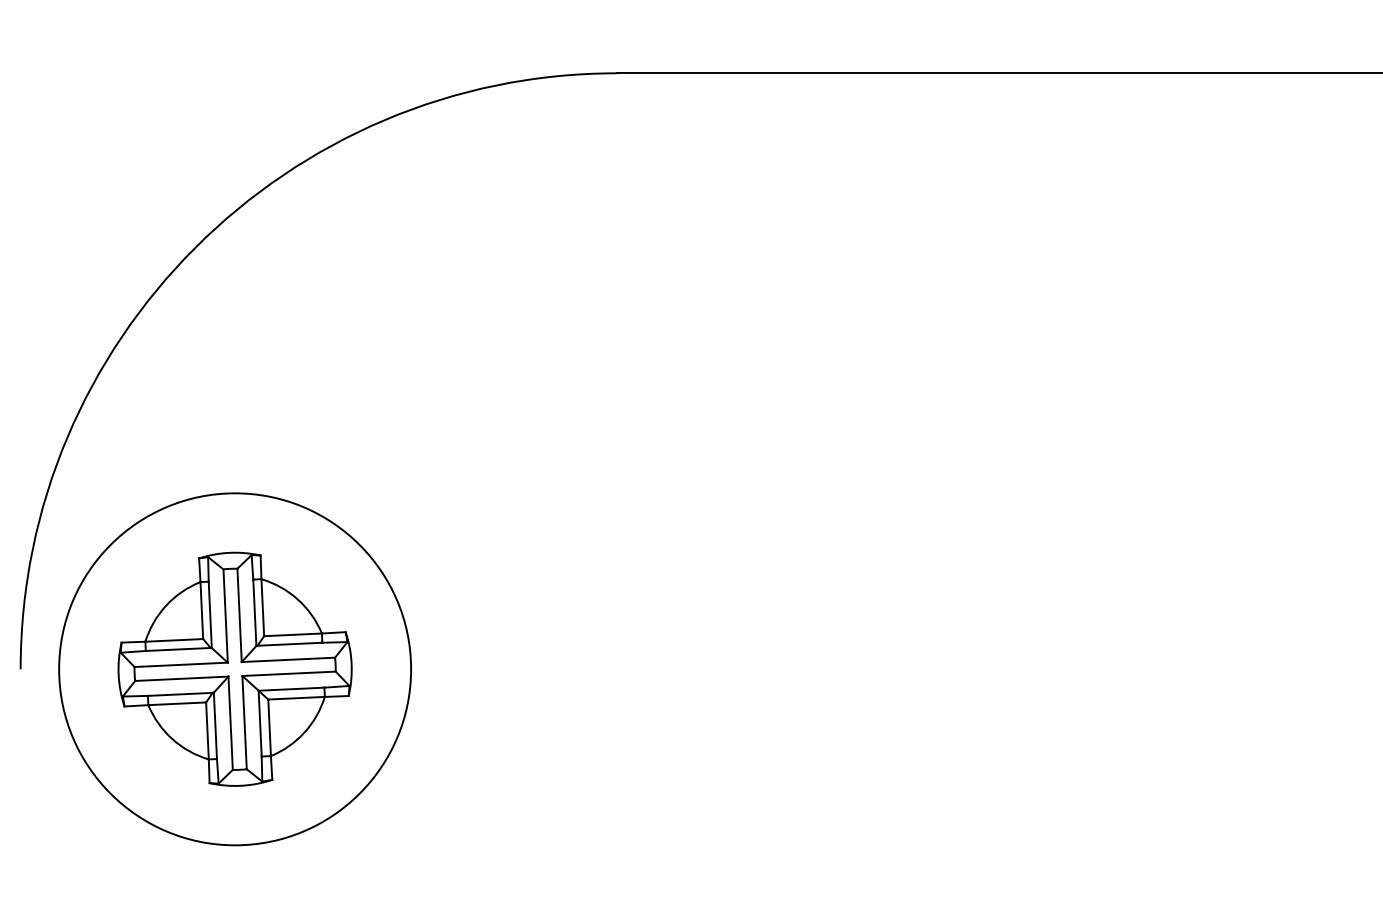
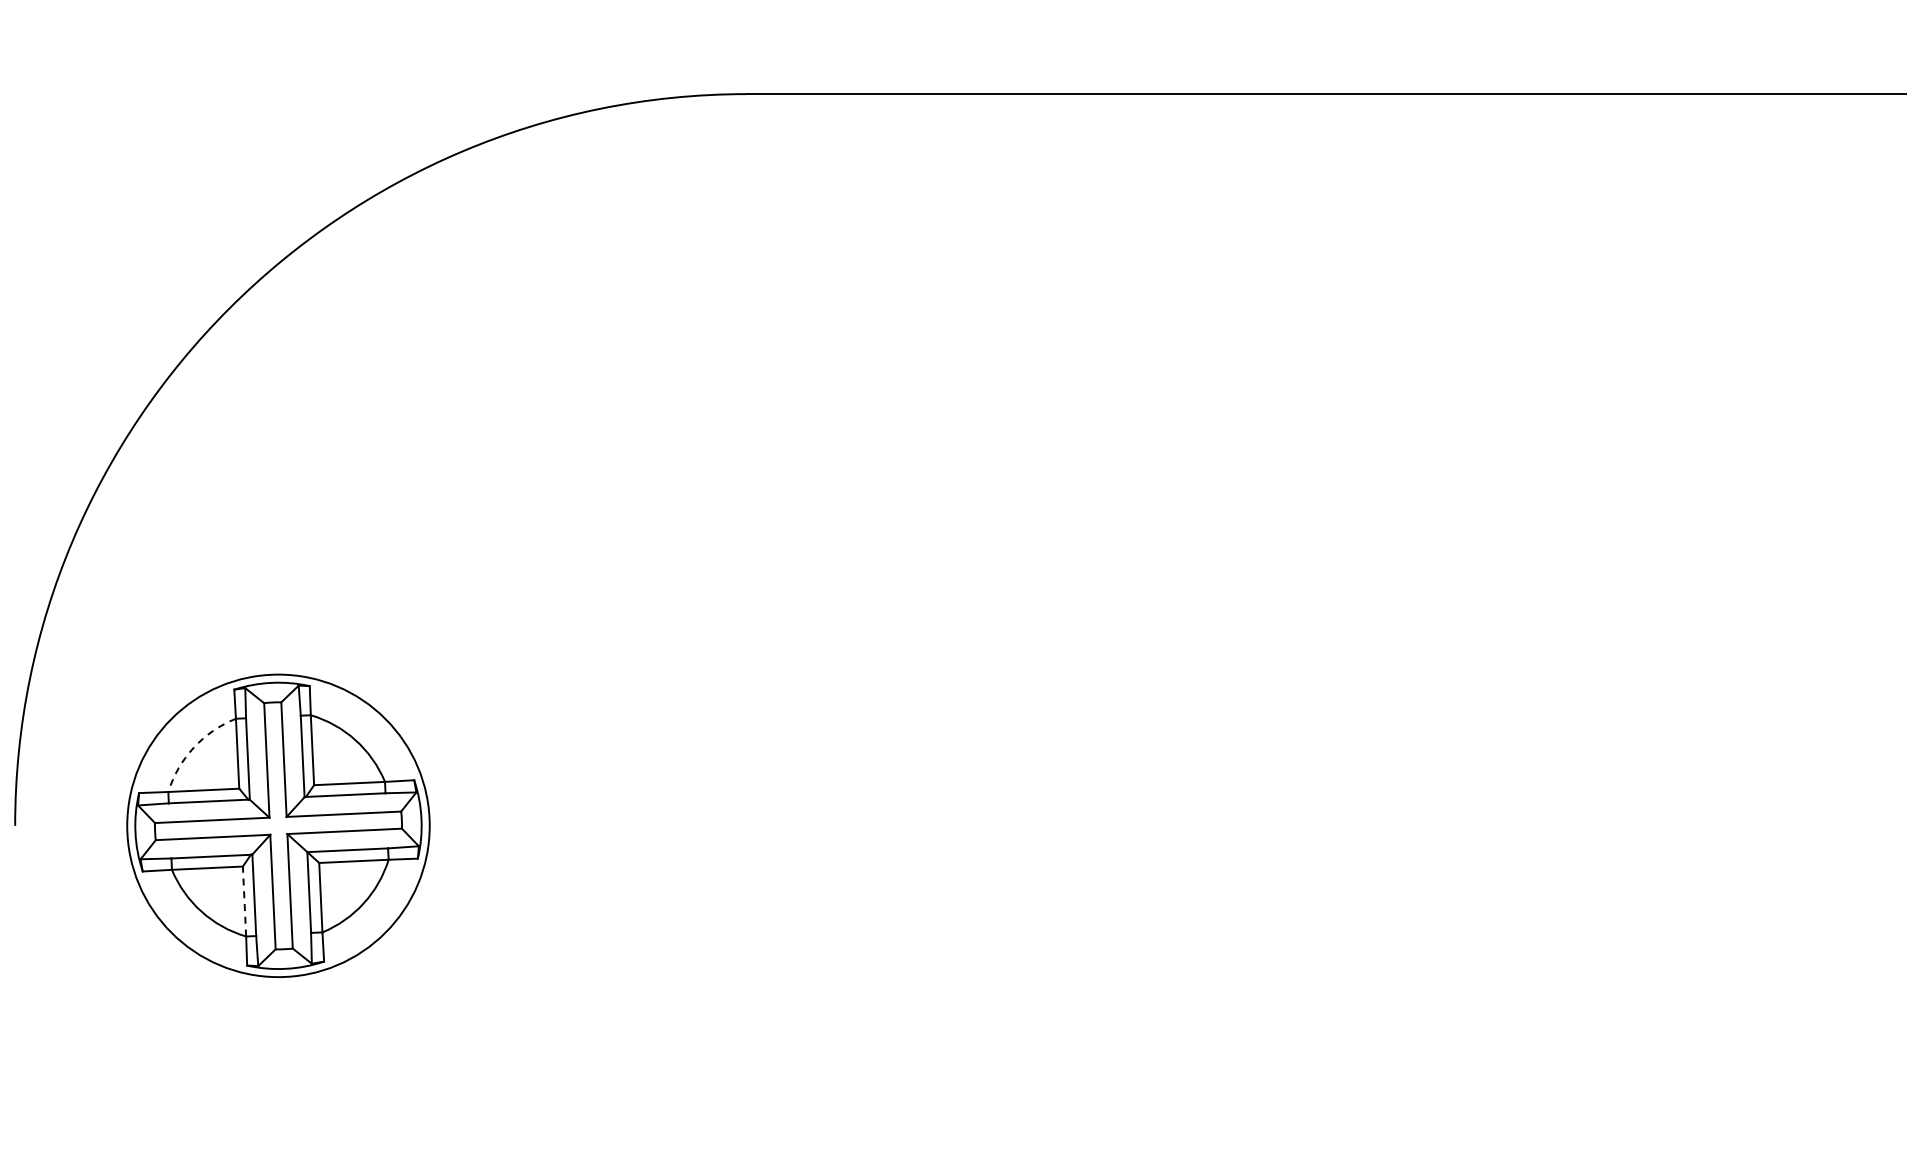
arc: (165, 605) -> (193, 747), solid -> dashed
circle: (235, 669) -> (278, 825), size x0.7
line: (207, 730) -> (244, 901), solid -> dashed

